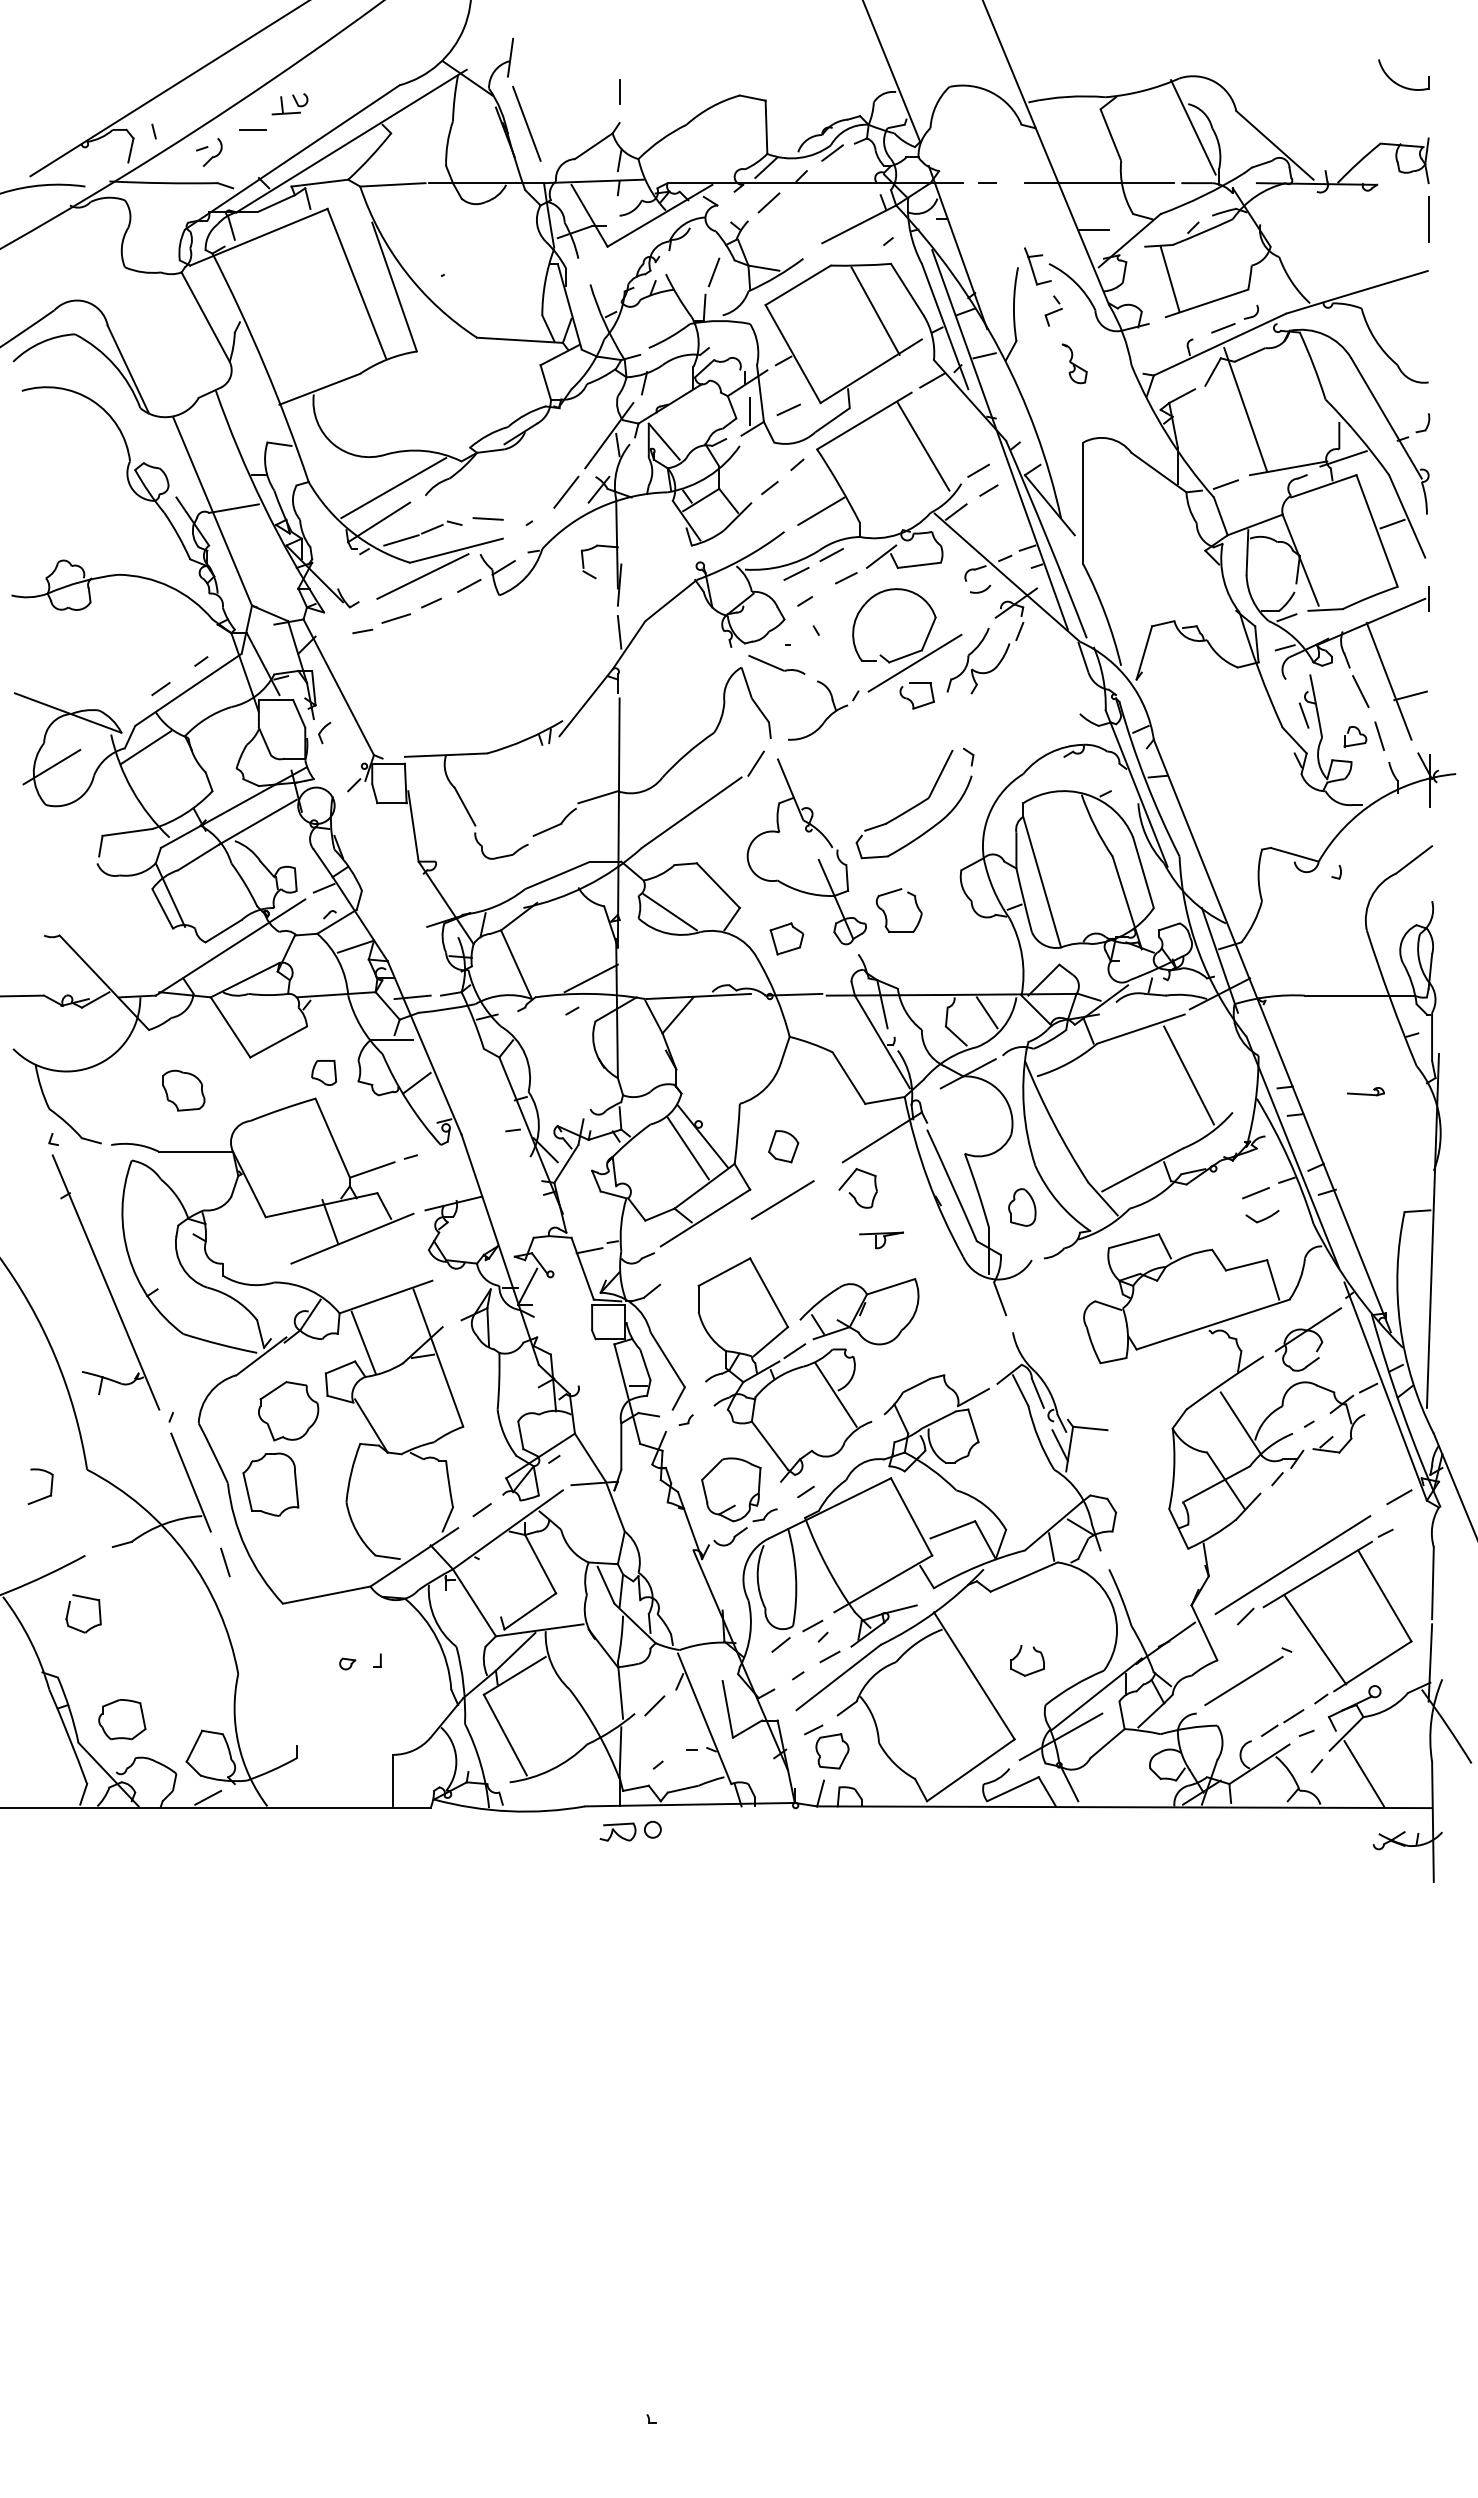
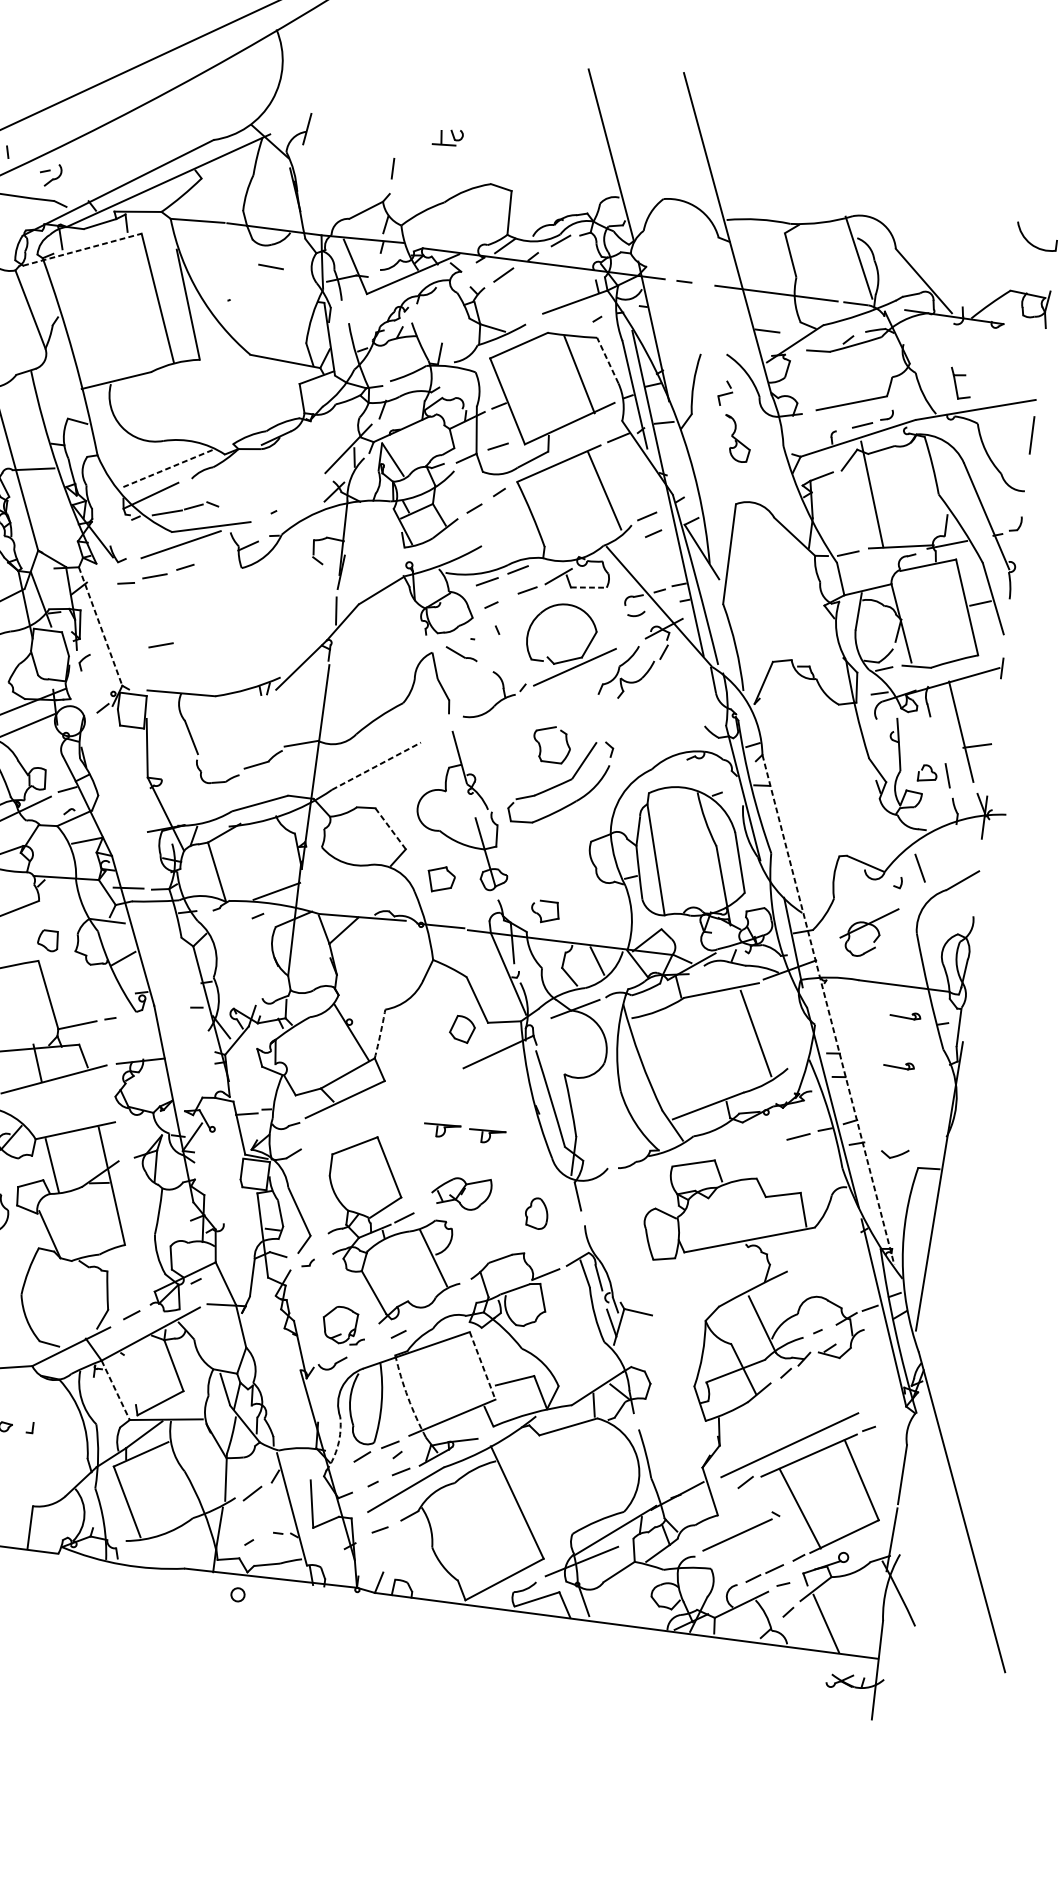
part: (295, 102) -> (452, 136), moved
line: (526, 123) -> (313, 184), removed
line: (252, 129) -> (88, 160), removed
line: (1428, 219) -> (1031, 435), moved
line: (259, 237) -> (82, 249), solid -> dashed
part: (1037, 266) -> (960, 384), moved
line: (713, 272) -> (450, 326), removed
line: (1169, 278) -> (823, 378), removed
line: (907, 289) -> (607, 360), solid -> dashed
part: (1074, 363) -> (736, 438), size x1.4
line: (750, 411) -> (466, 443), removed
line: (393, 488) -> (166, 469), solid -> dashed
line: (566, 491) -> (307, 490), removed
line: (821, 510) -> (514, 532), removed
line: (955, 511) -> (624, 547), removed
line: (487, 518) -> (270, 266), moved
line: (919, 565) -> (588, 587), solid -> dashed
line: (469, 585) -> (218, 556), removed
part: (776, 664) -> (461, 653), size x0.7
line: (339, 687) -> (101, 626), solid -> dashed
line: (1360, 691) -> (919, 868), moved
line: (414, 700) -> (161, 645), added
part: (911, 700) -> (540, 915), moved
line: (1303, 715) -> (887, 750), removed
line: (755, 763) -> (433, 732), removed
line: (692, 812) -> (377, 766), solid -> dashed
line: (718, 885) -> (390, 828), solid -> dashed
line: (669, 912) -> (347, 845), removed
part: (886, 914) -> (541, 746), moved
part: (1365, 1030) -> (905, 1015), added
line: (1272, 1036) -> (828, 1010), solid -> dashed
arc: (737, 1133) -> (380, 1033), solid -> dashed
part: (783, 1146) -> (462, 1029), moved
line: (687, 1148) -> (337, 1040), removed
part: (851, 1193) -> (467, 1094), removed
line: (782, 1199) -> (410, 1092), removed
part: (1022, 1207) -> (536, 1213), moved
part: (1262, 1216) -> (894, 1153), moved
part: (826, 1240) -> (441, 1130), added
part: (859, 1311) -> (461, 1192), size x0.6
part: (1303, 1334) -> (864, 926), moved
part: (739, 1489) -> (344, 1325), size x0.7
line: (1399, 1497) -> (884, 1401), removed
line: (911, 1516) -> (482, 1365), solid -> dashed
arc: (826, 1566) -> (407, 1397), solid -> dashed
line: (474, 1602) -> (115, 1390), solid -> dashed
arc: (750, 1634) -> (338, 1445), solid -> dashed
part: (1019, 1654) -> (556, 1489), removed
part: (832, 1751) -> (393, 1549), removed
part: (617, 1831) -> (208, 1592), removed

